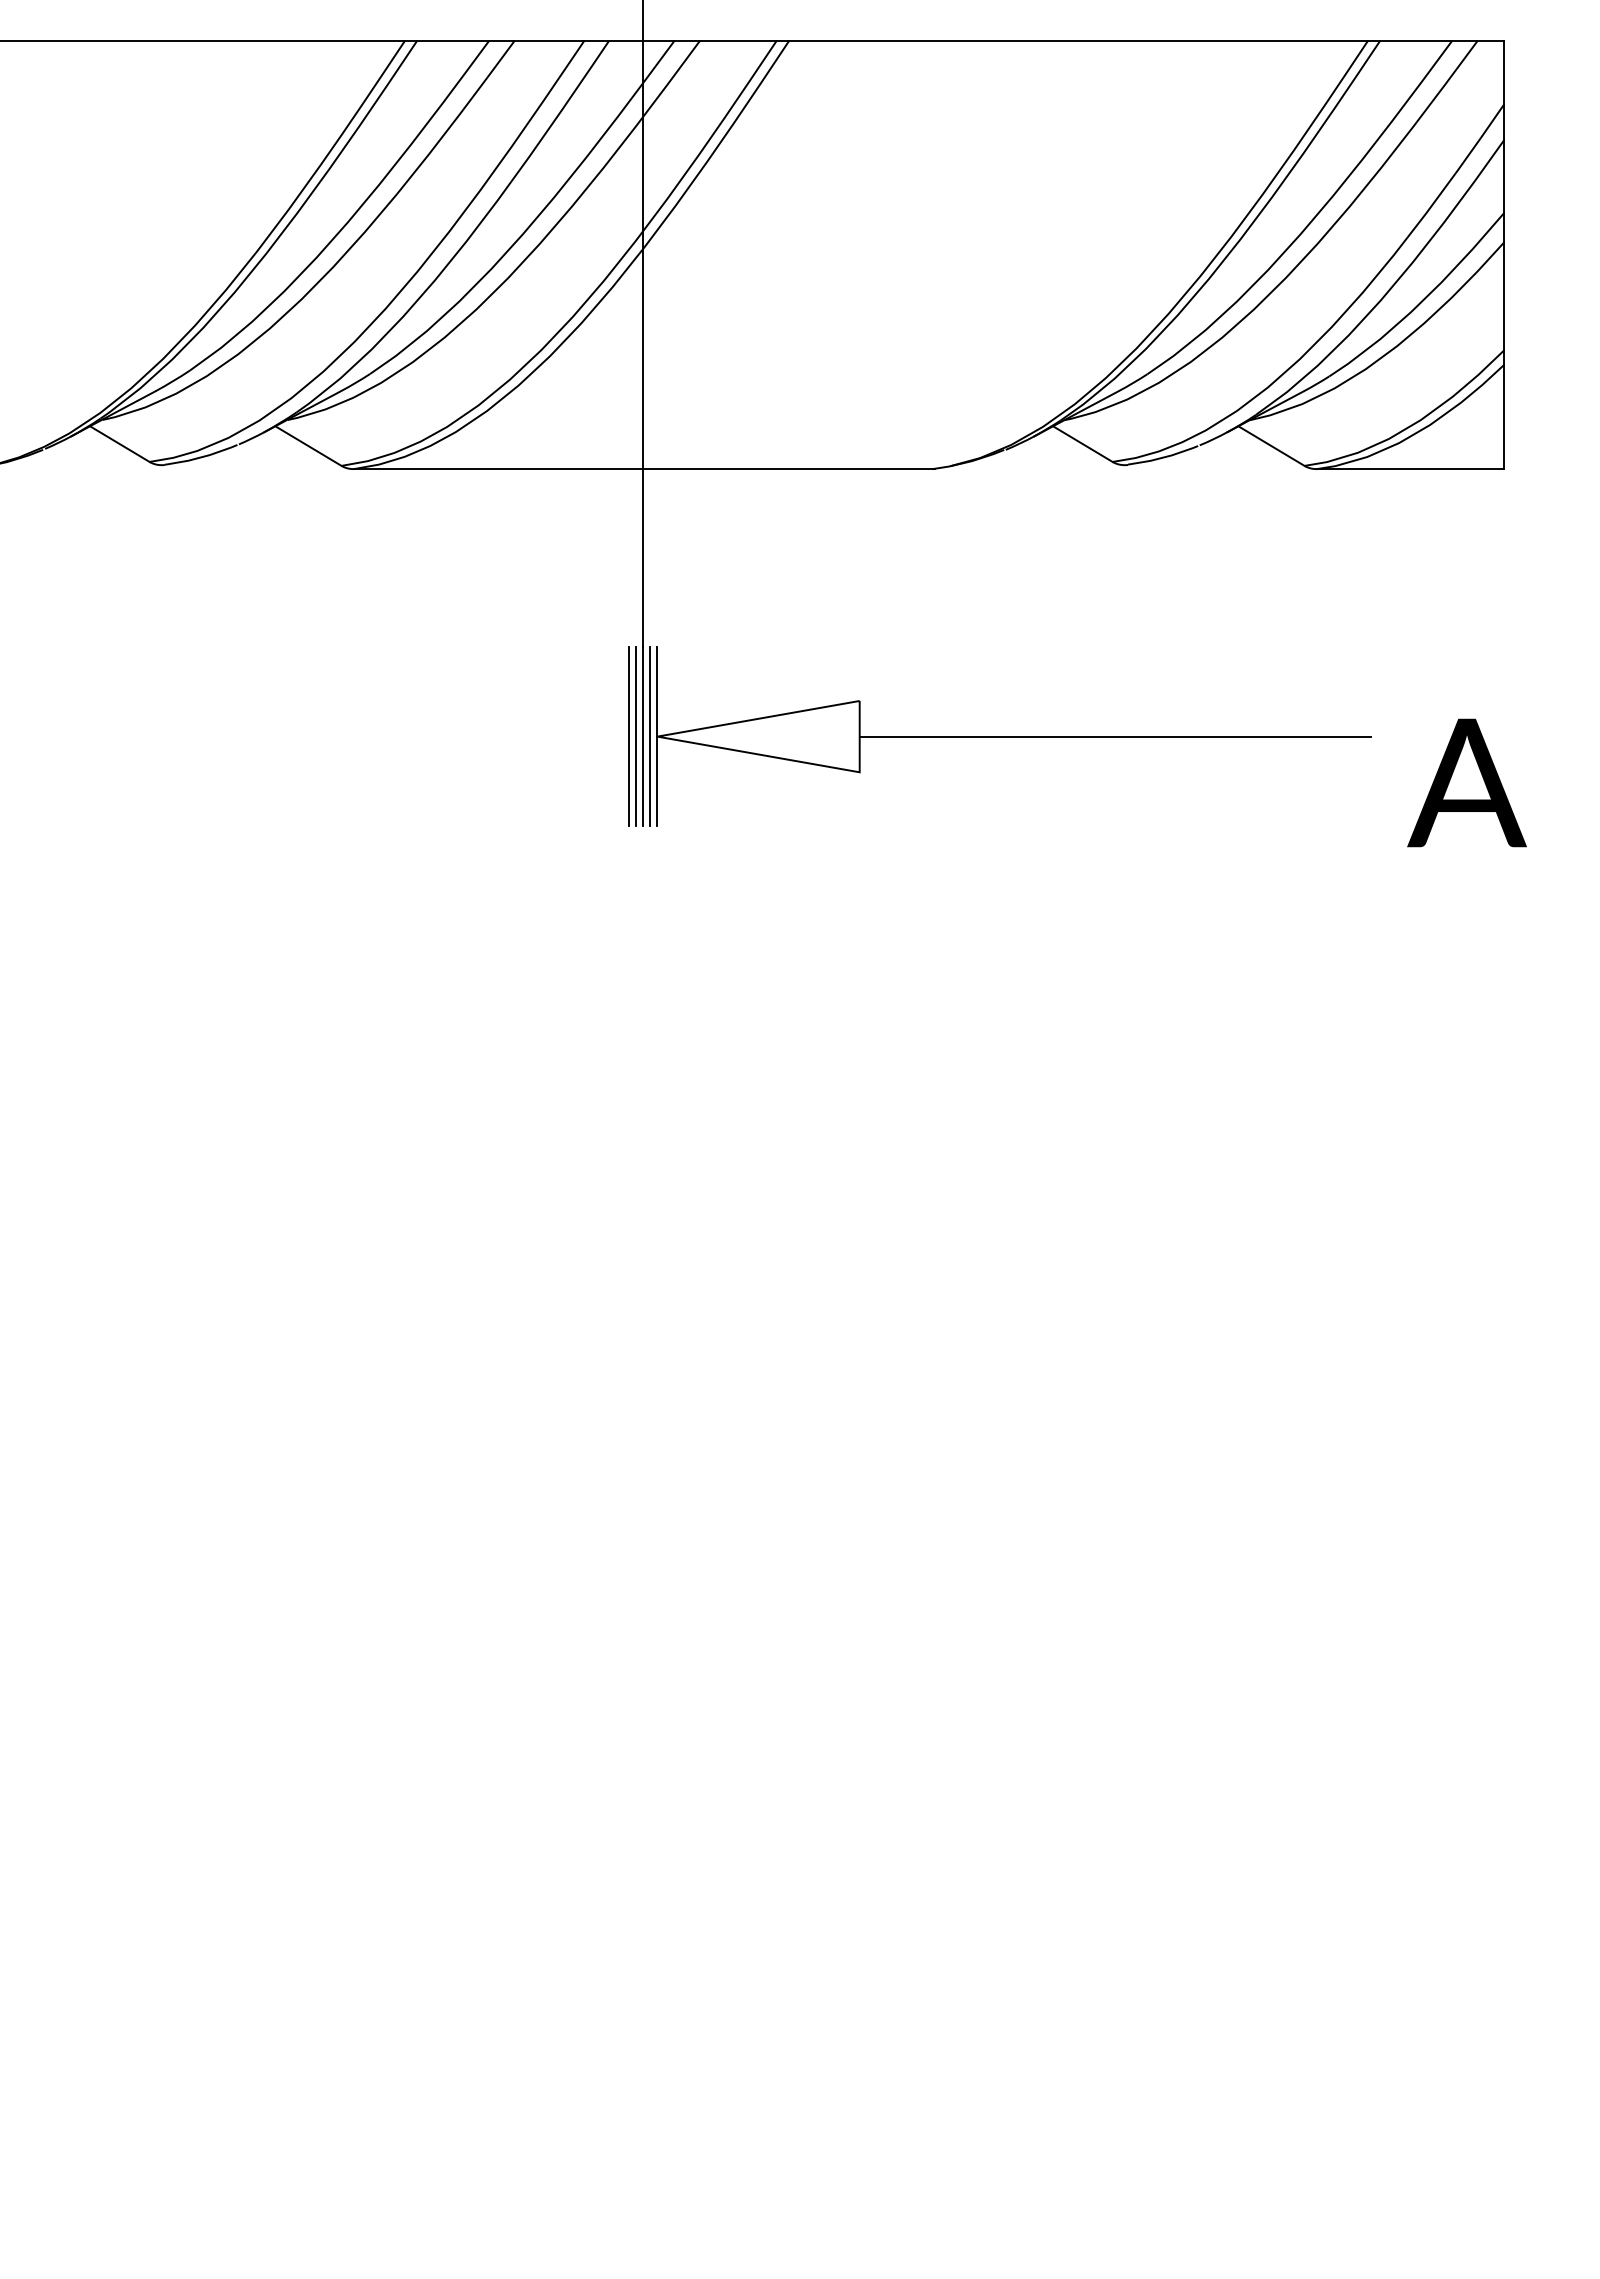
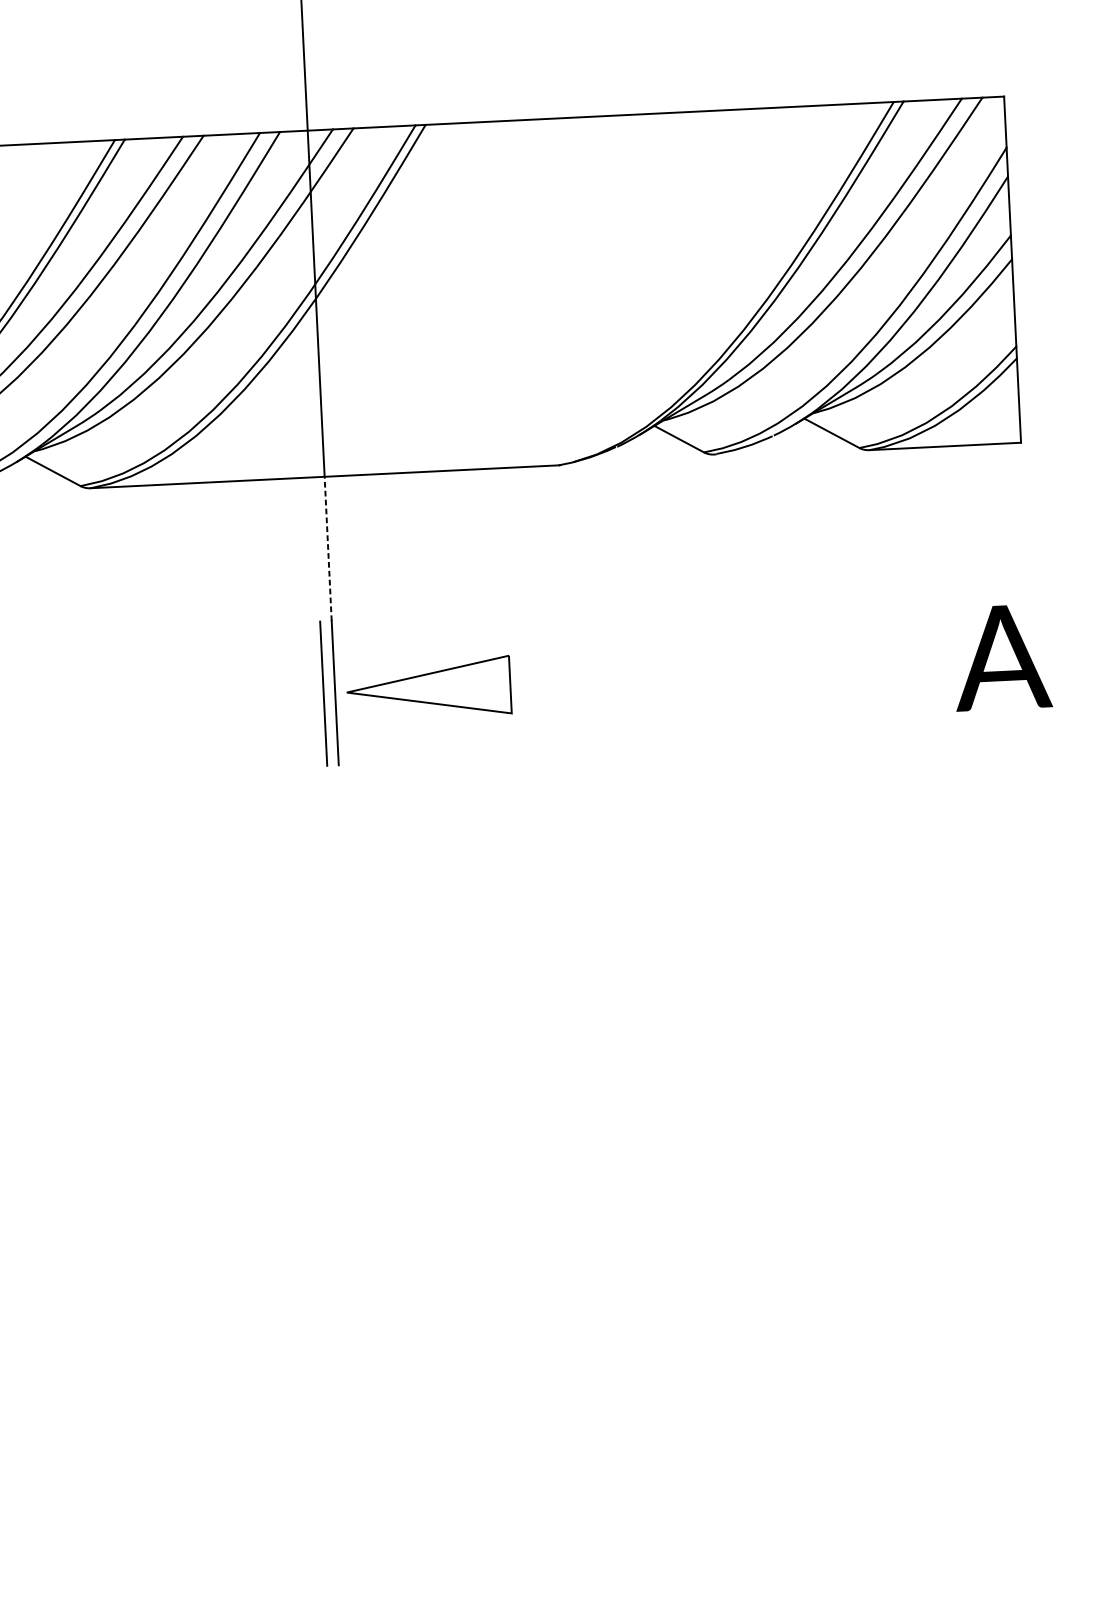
line: (643, 557) -> (328, 548), solid -> dashed
line: (636, 736) -> (329, 693), removed
line: (650, 736) -> (341, 692), removed
line: (657, 736) -> (346, 692), removed
line: (1114, 736) -> (716, 674), removed
text: (1466, 782) -> (1001, 657), moved

